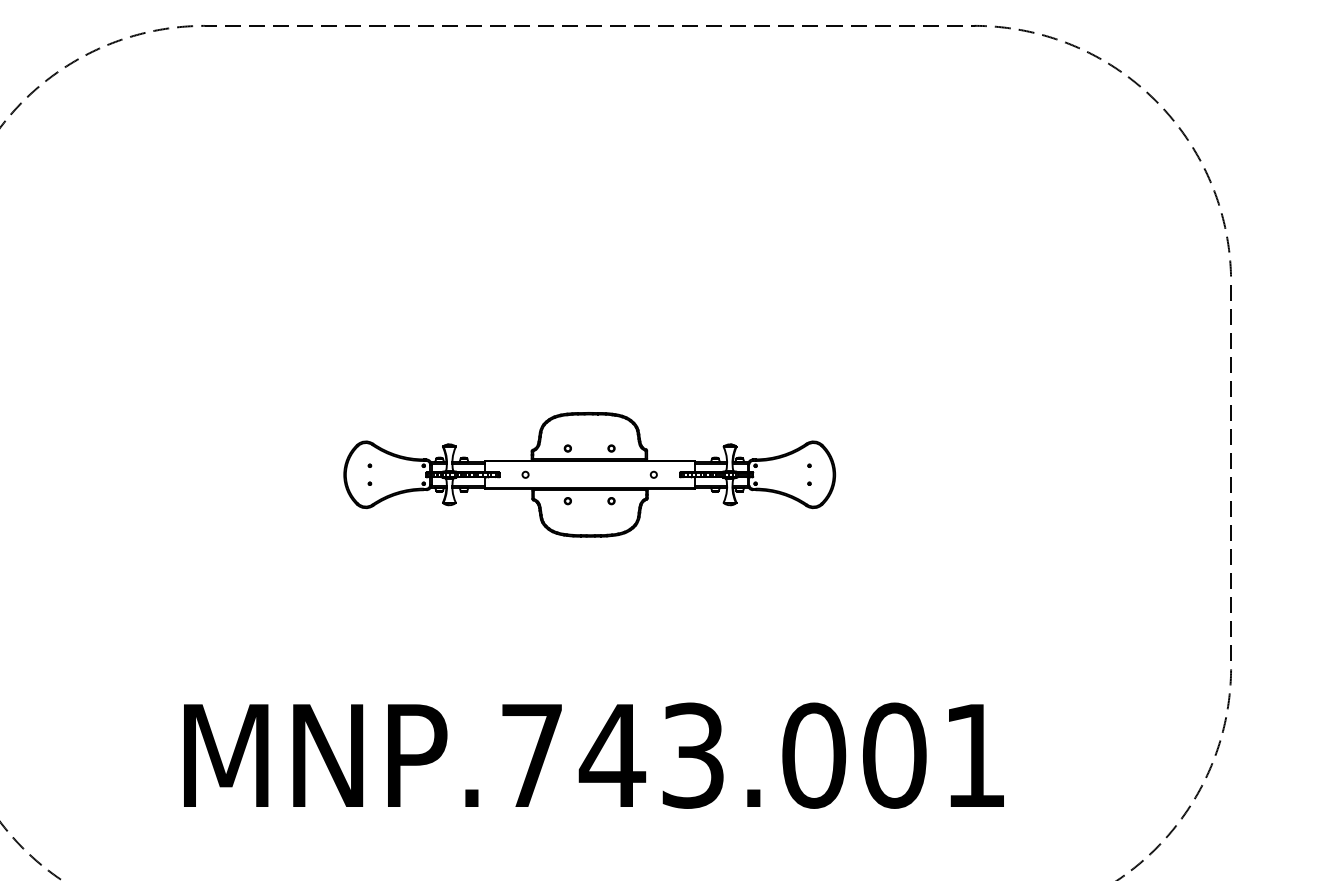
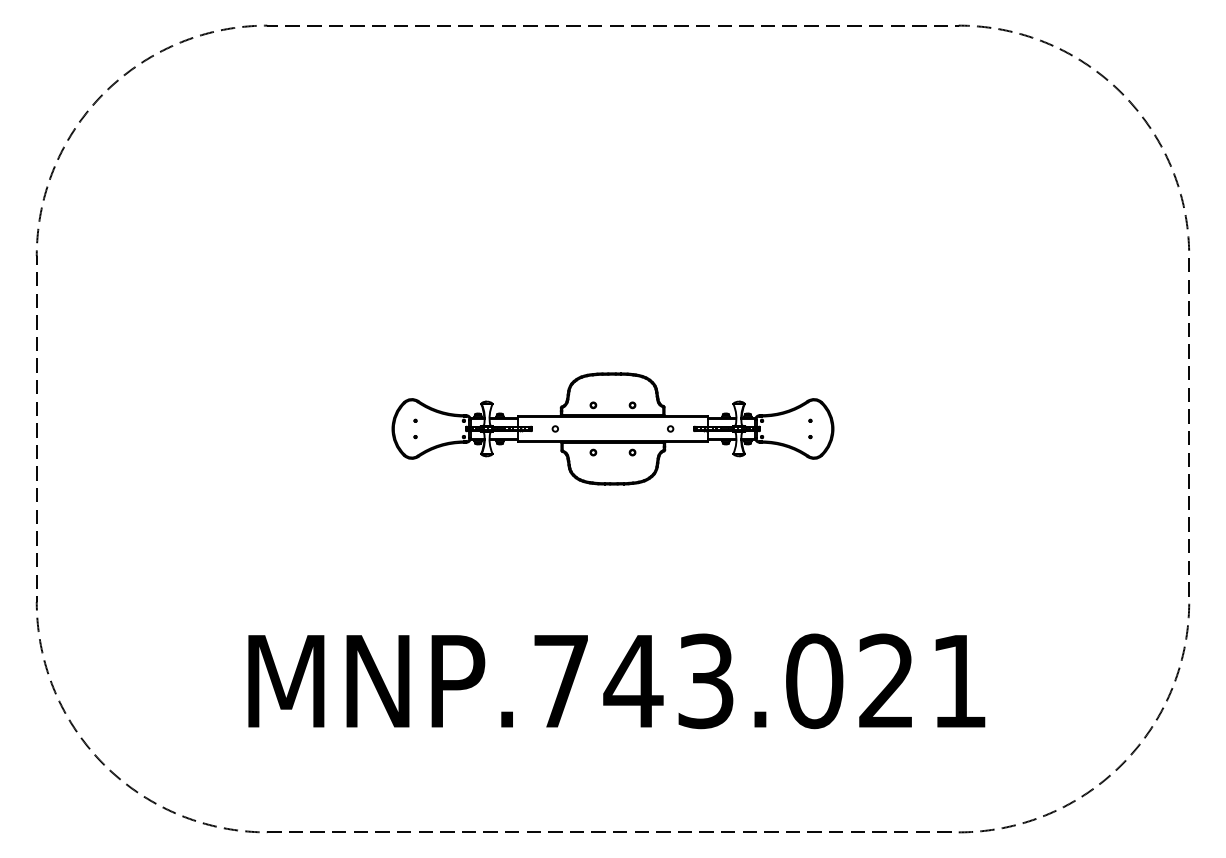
text: (894, 755) -> (886, 681), MNP.743.001 -> MNP.743.021

